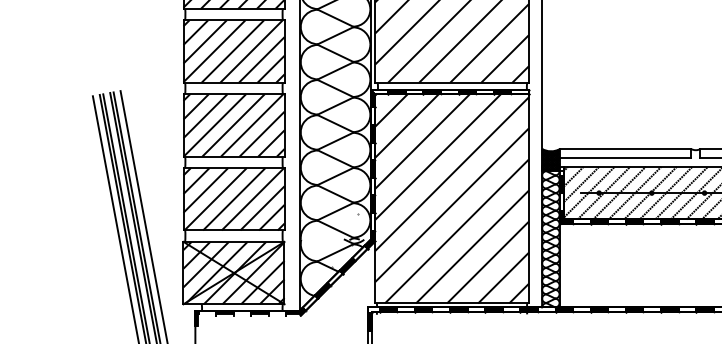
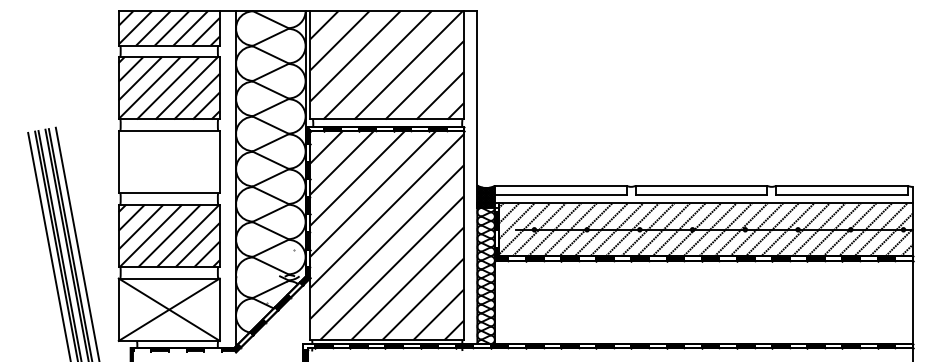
hatch: (233, 124) -> (168, 161), removed
hatch: (233, 272) -> (168, 309), removed

